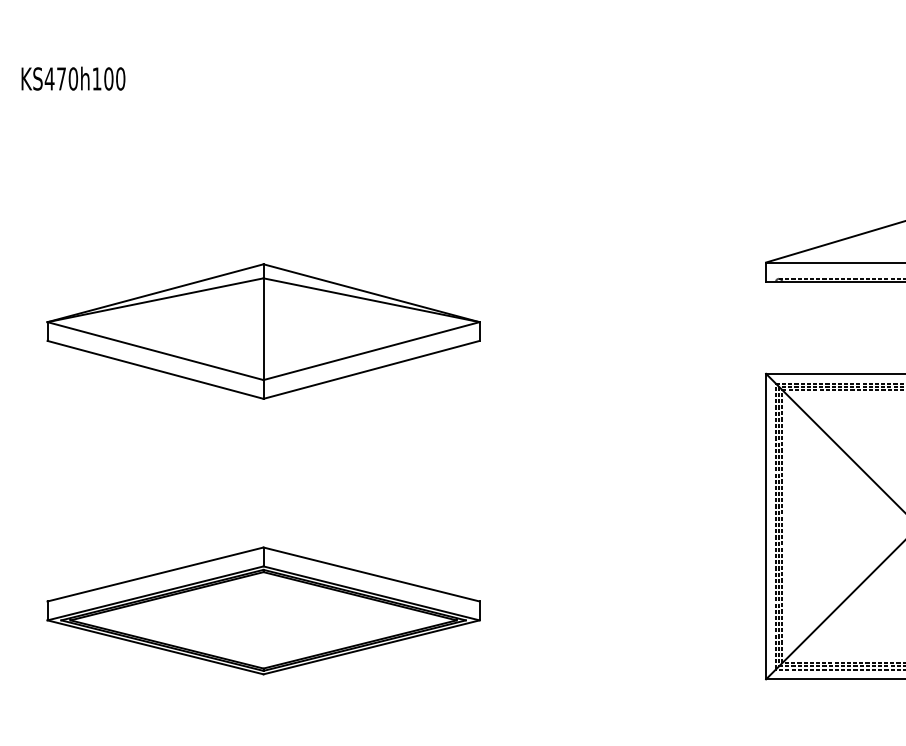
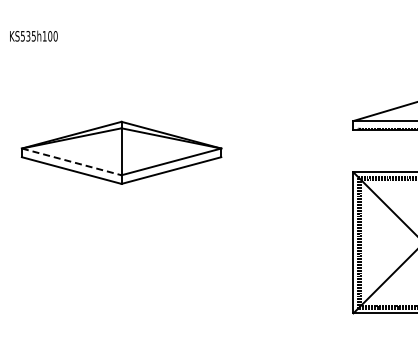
text: (59, 79) -> (27, 36), KS470h100 -> KS535h100
line: (155, 350) -> (71, 161), solid -> dashed
part: (263, 610) -> (121, 281), removed

